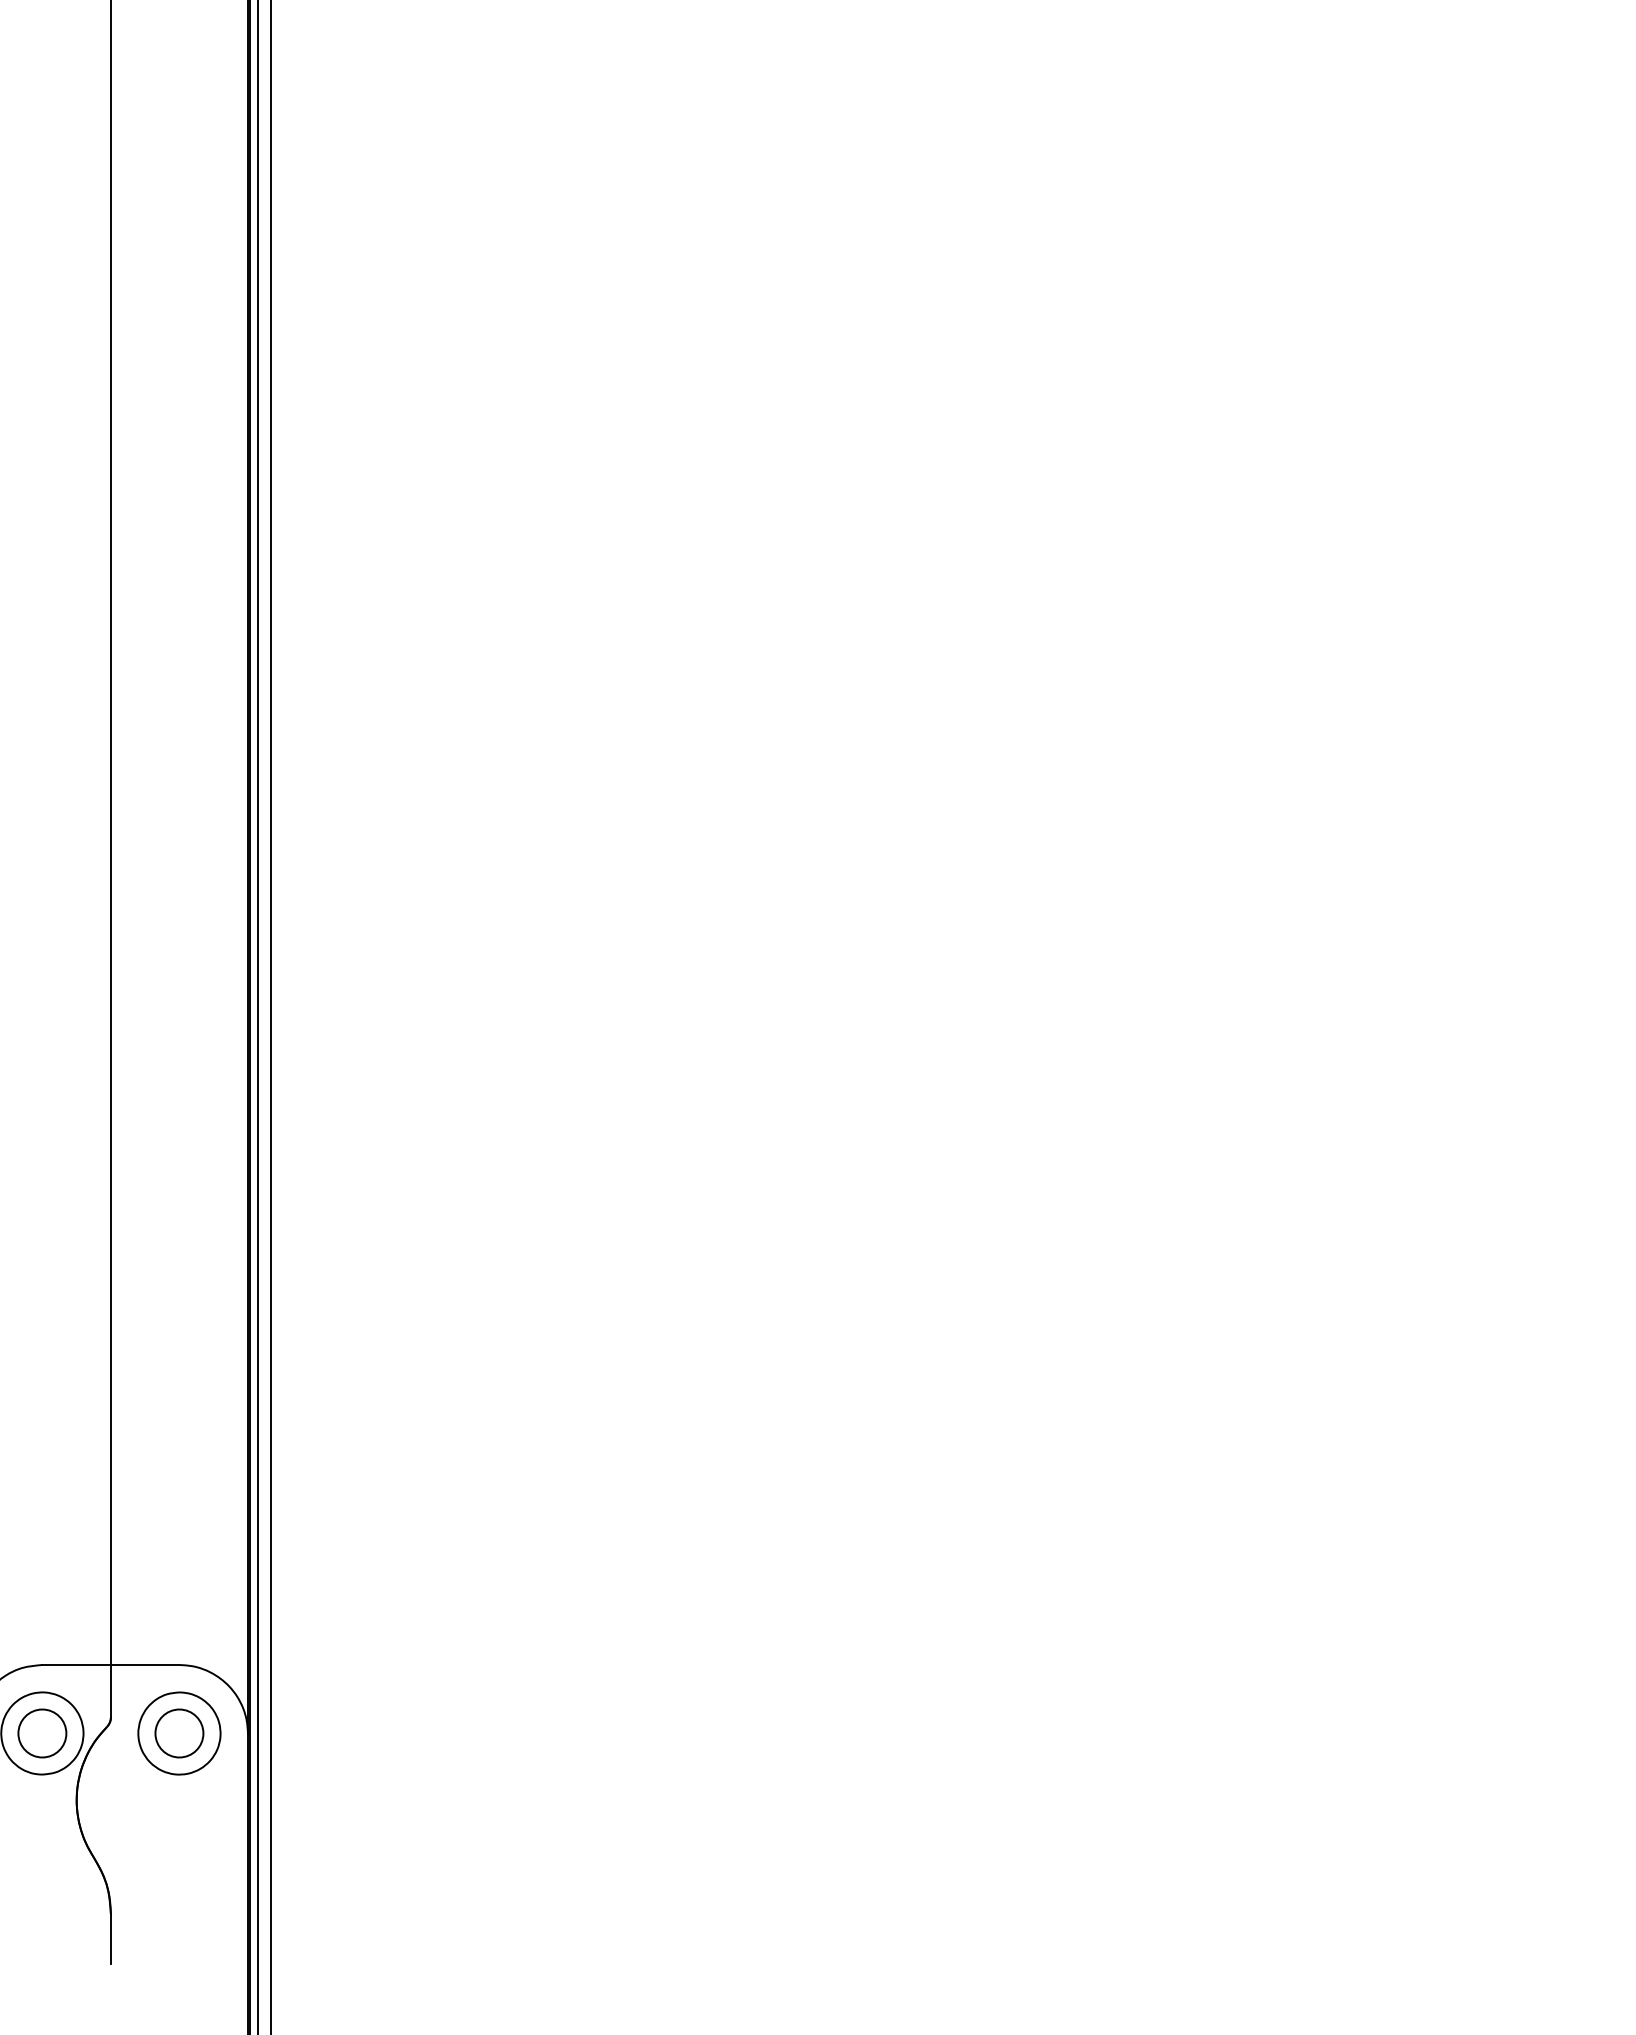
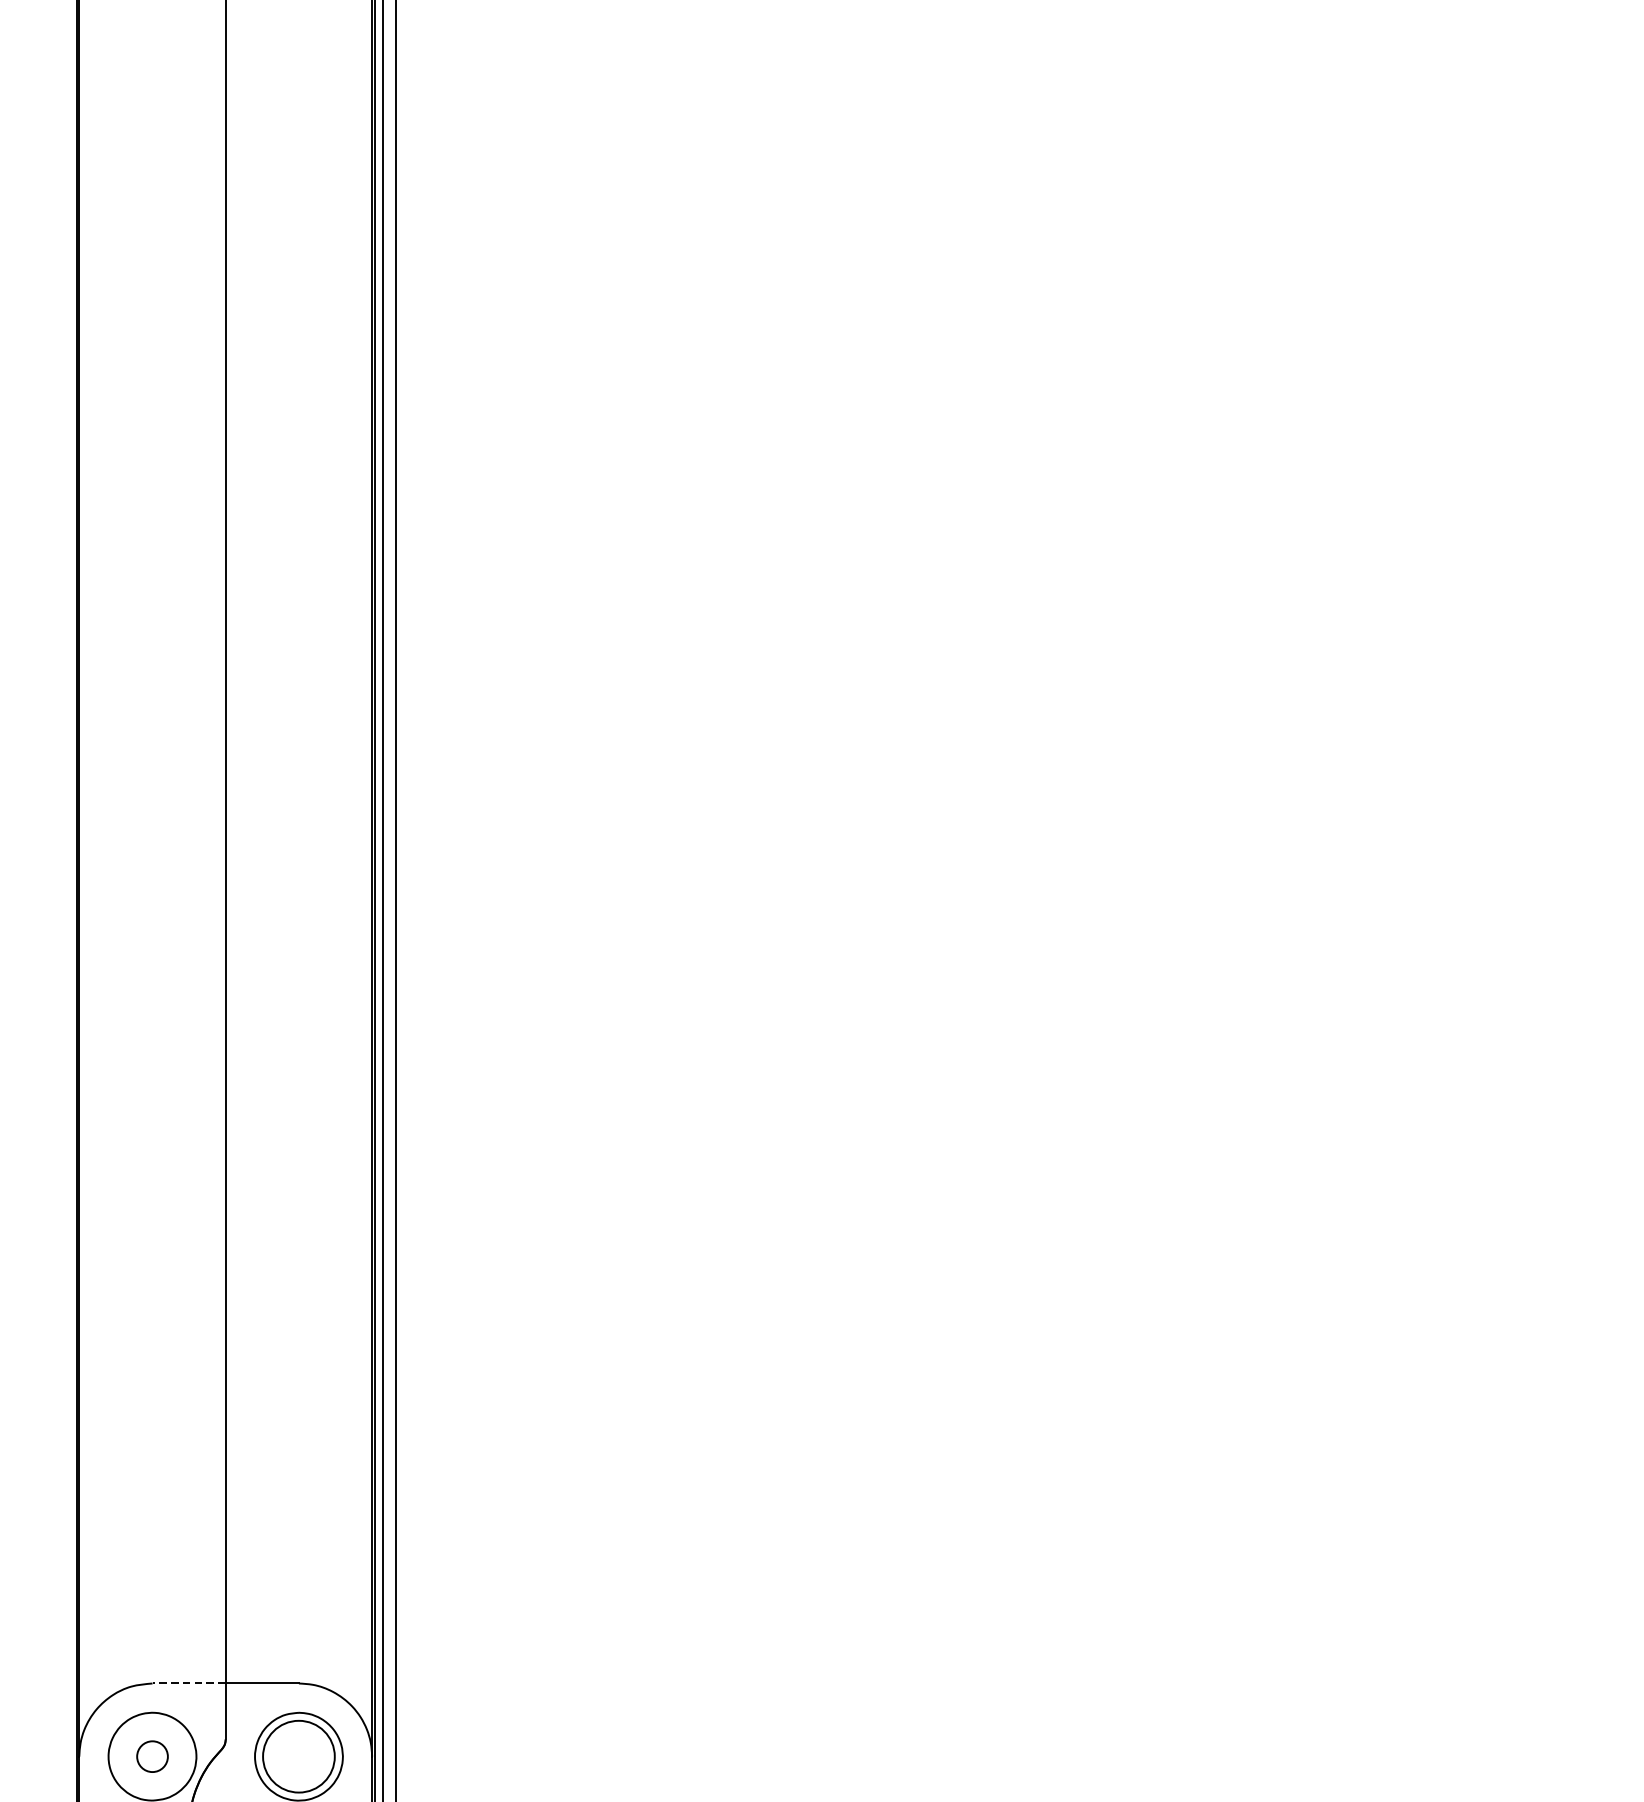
line: (76, 1664) -> (188, 1682), solid -> dashed
circle: (42, 1733) -> (152, 1756), size x0.6
circle: (179, 1733) -> (298, 1756), size x1.4

